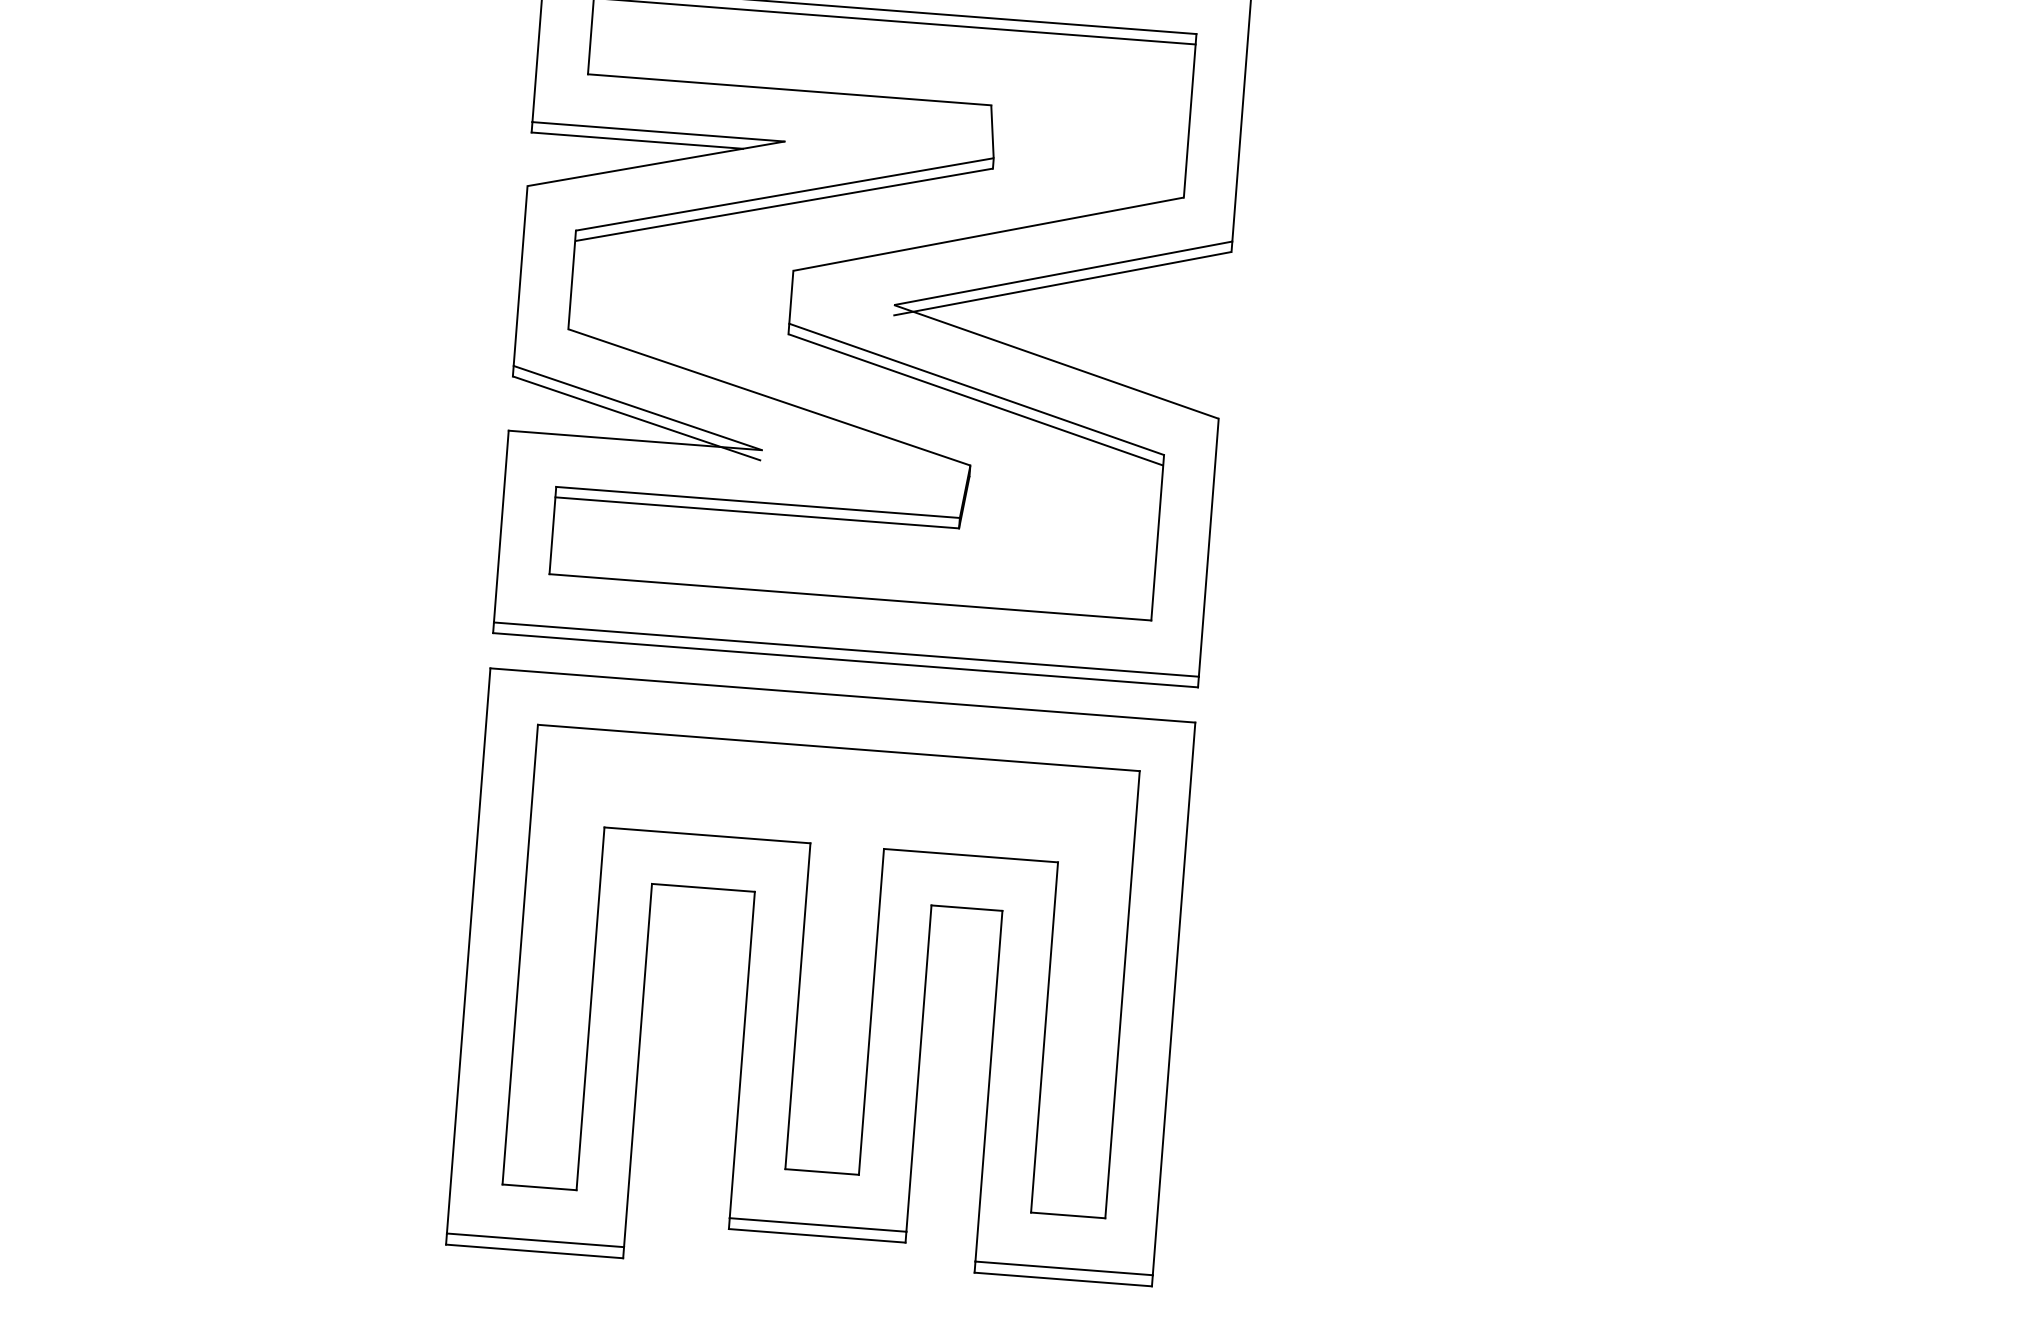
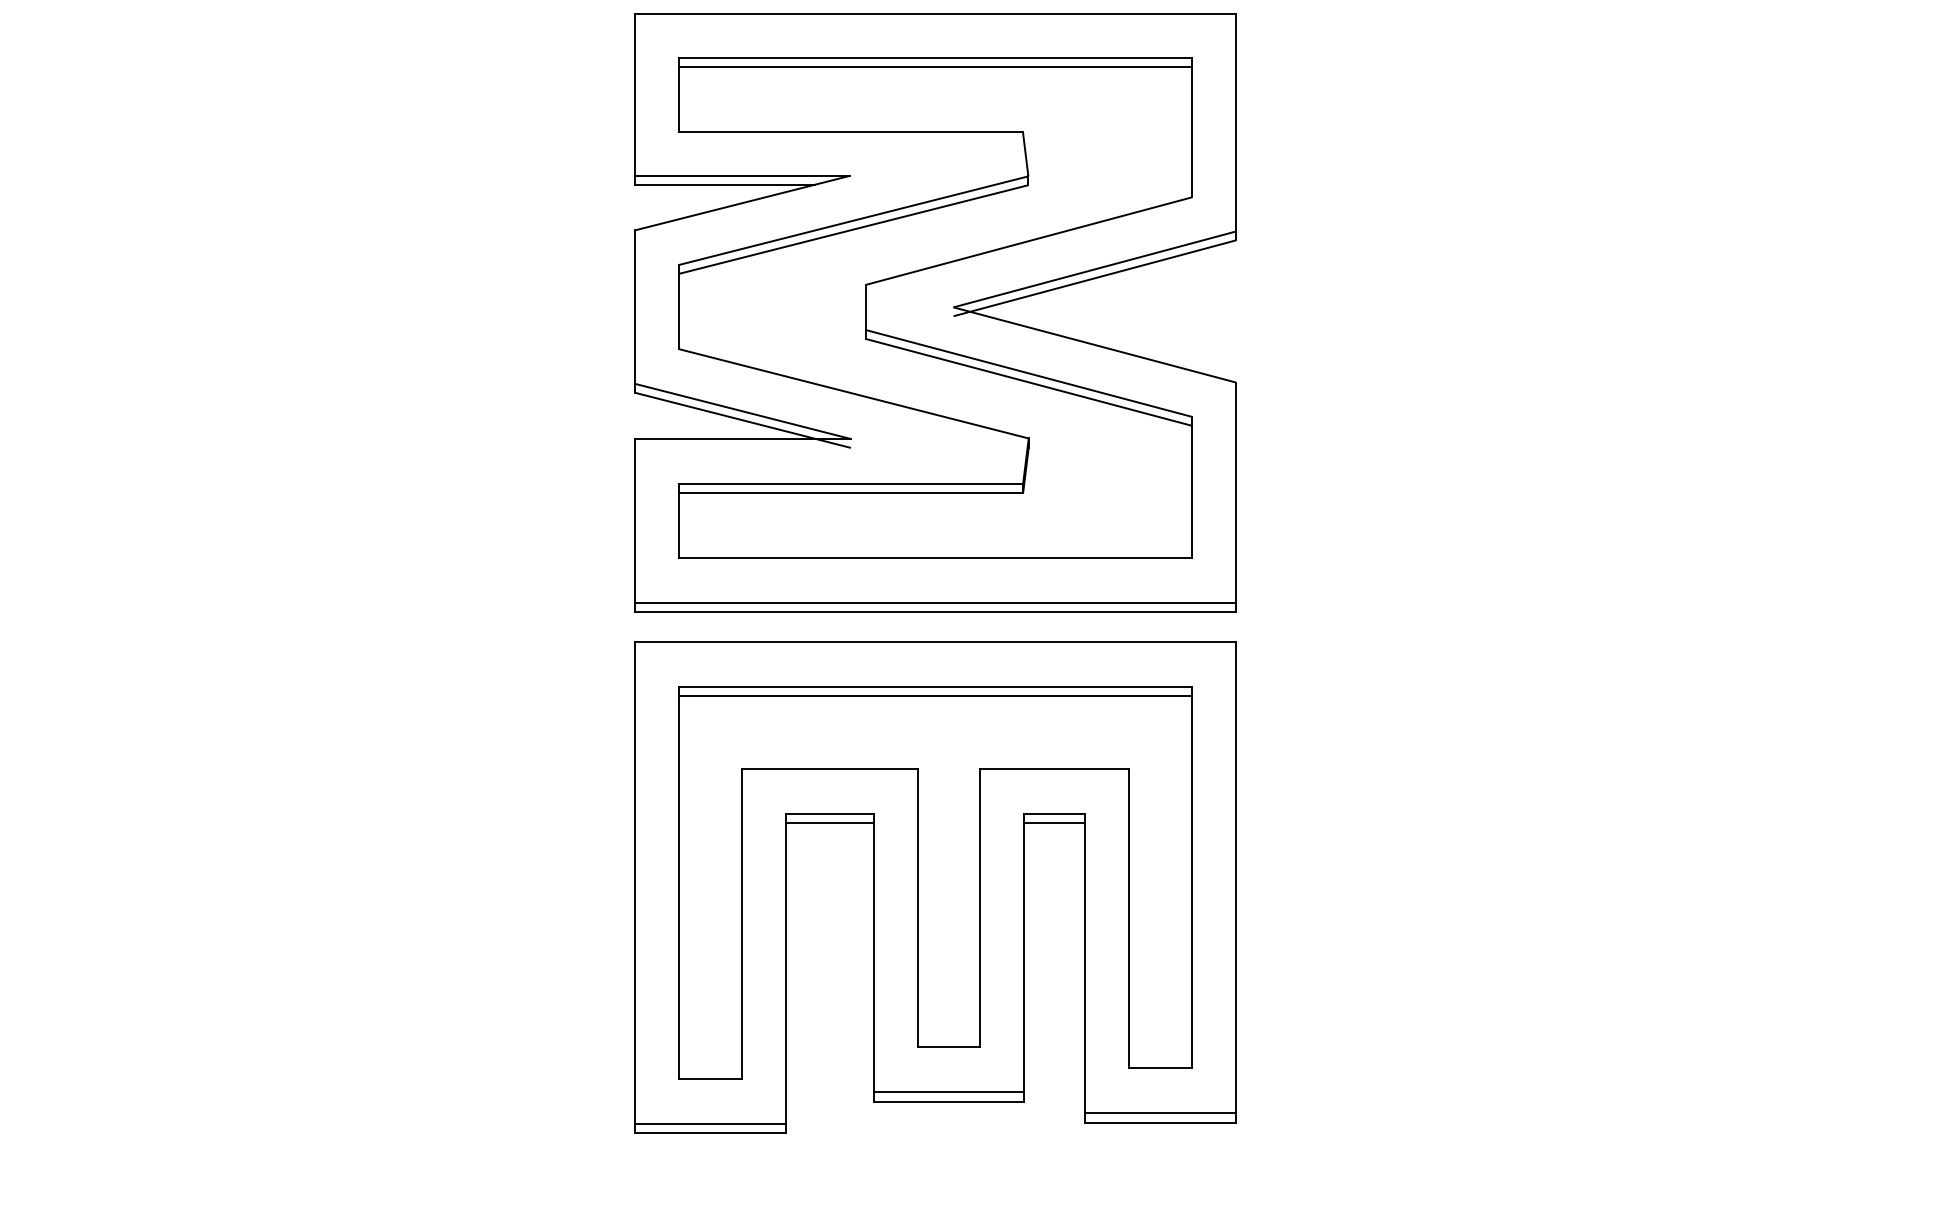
line: (837, 758) -> (935, 695), added
line: (702, 898) -> (829, 823), added
line: (965, 919) -> (1054, 823), added

